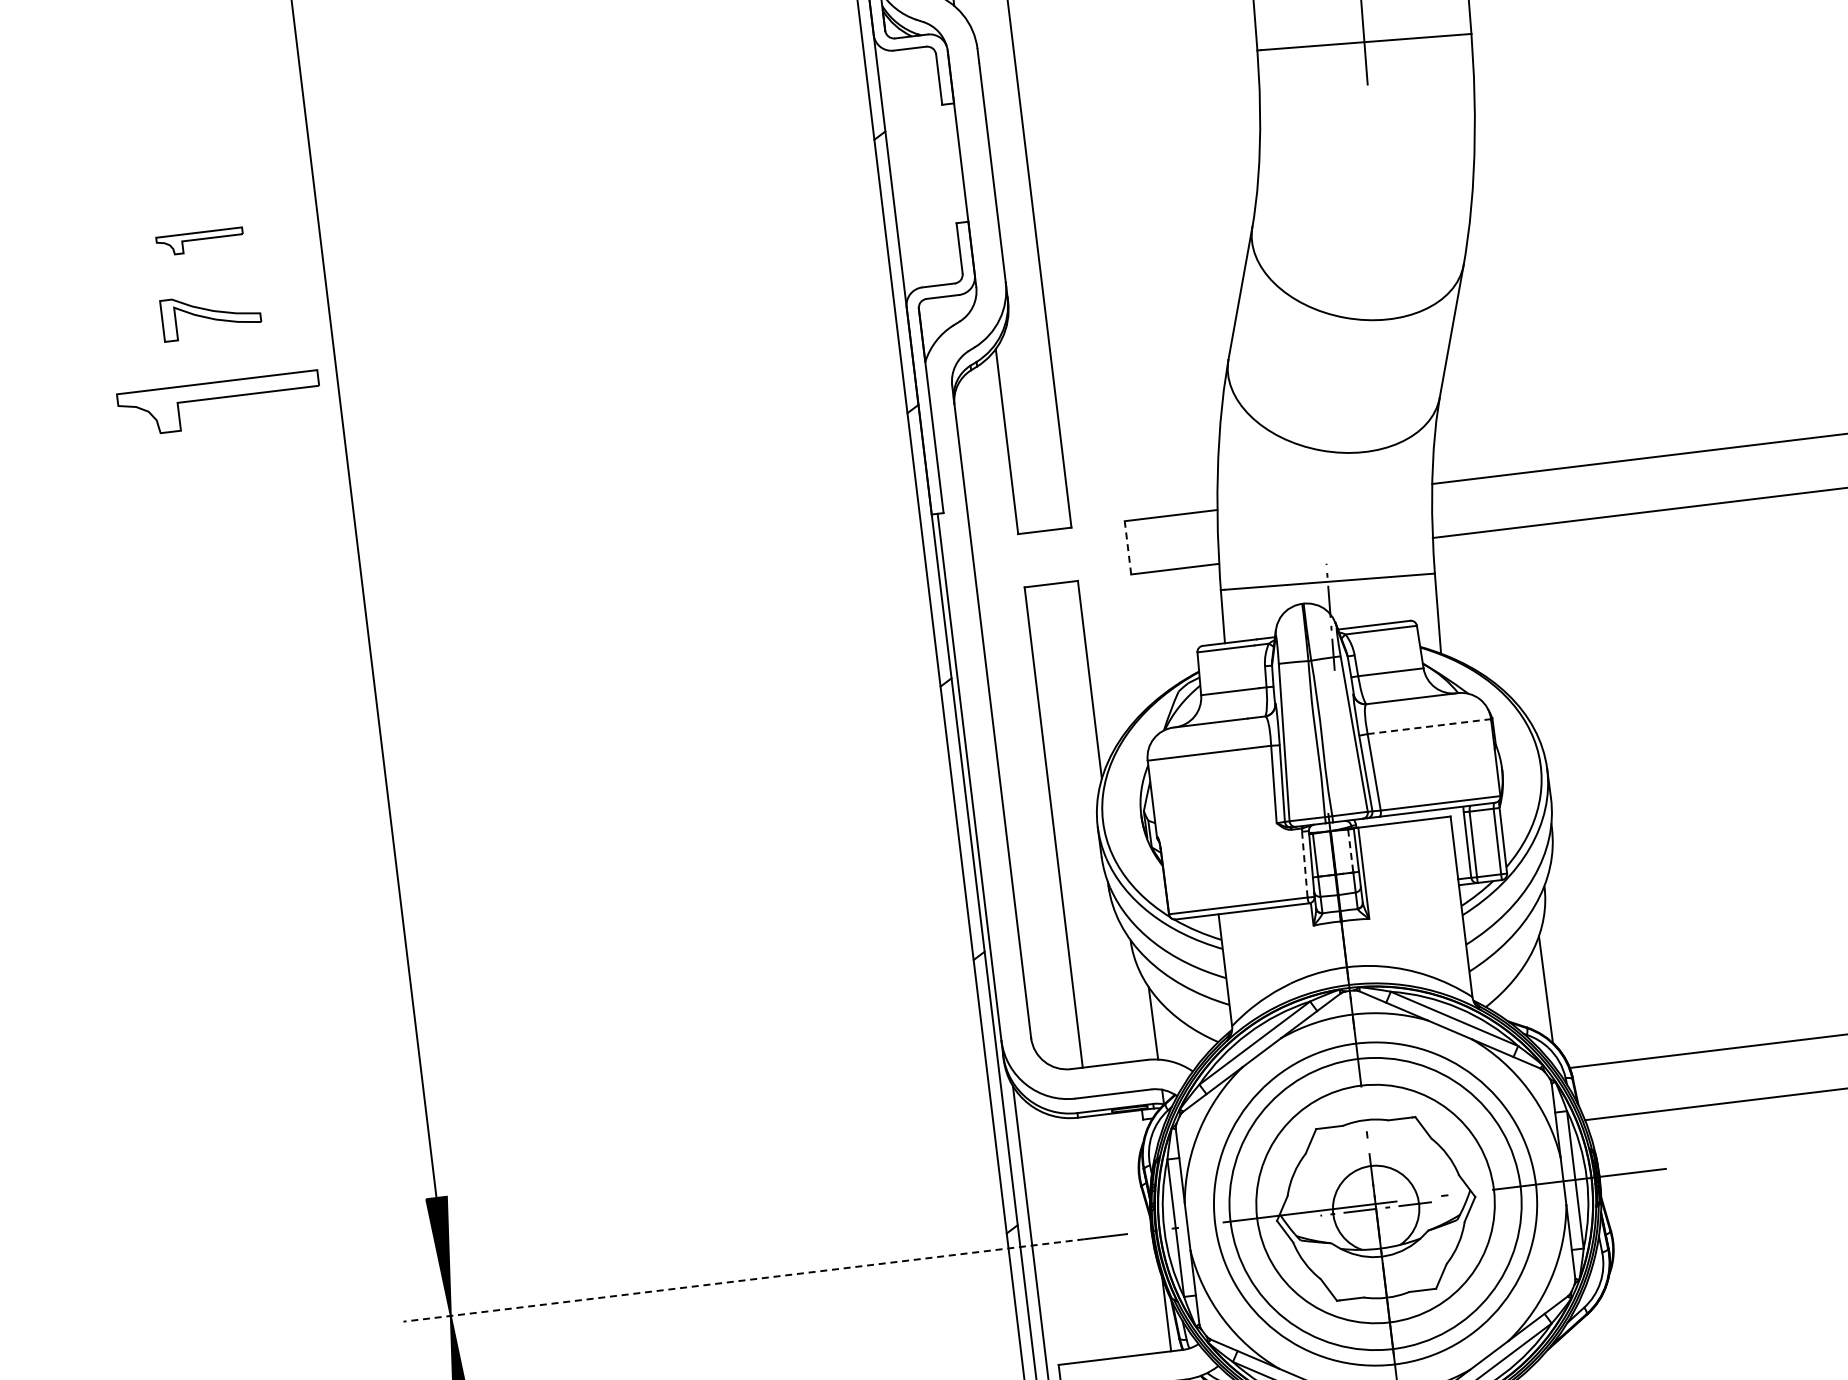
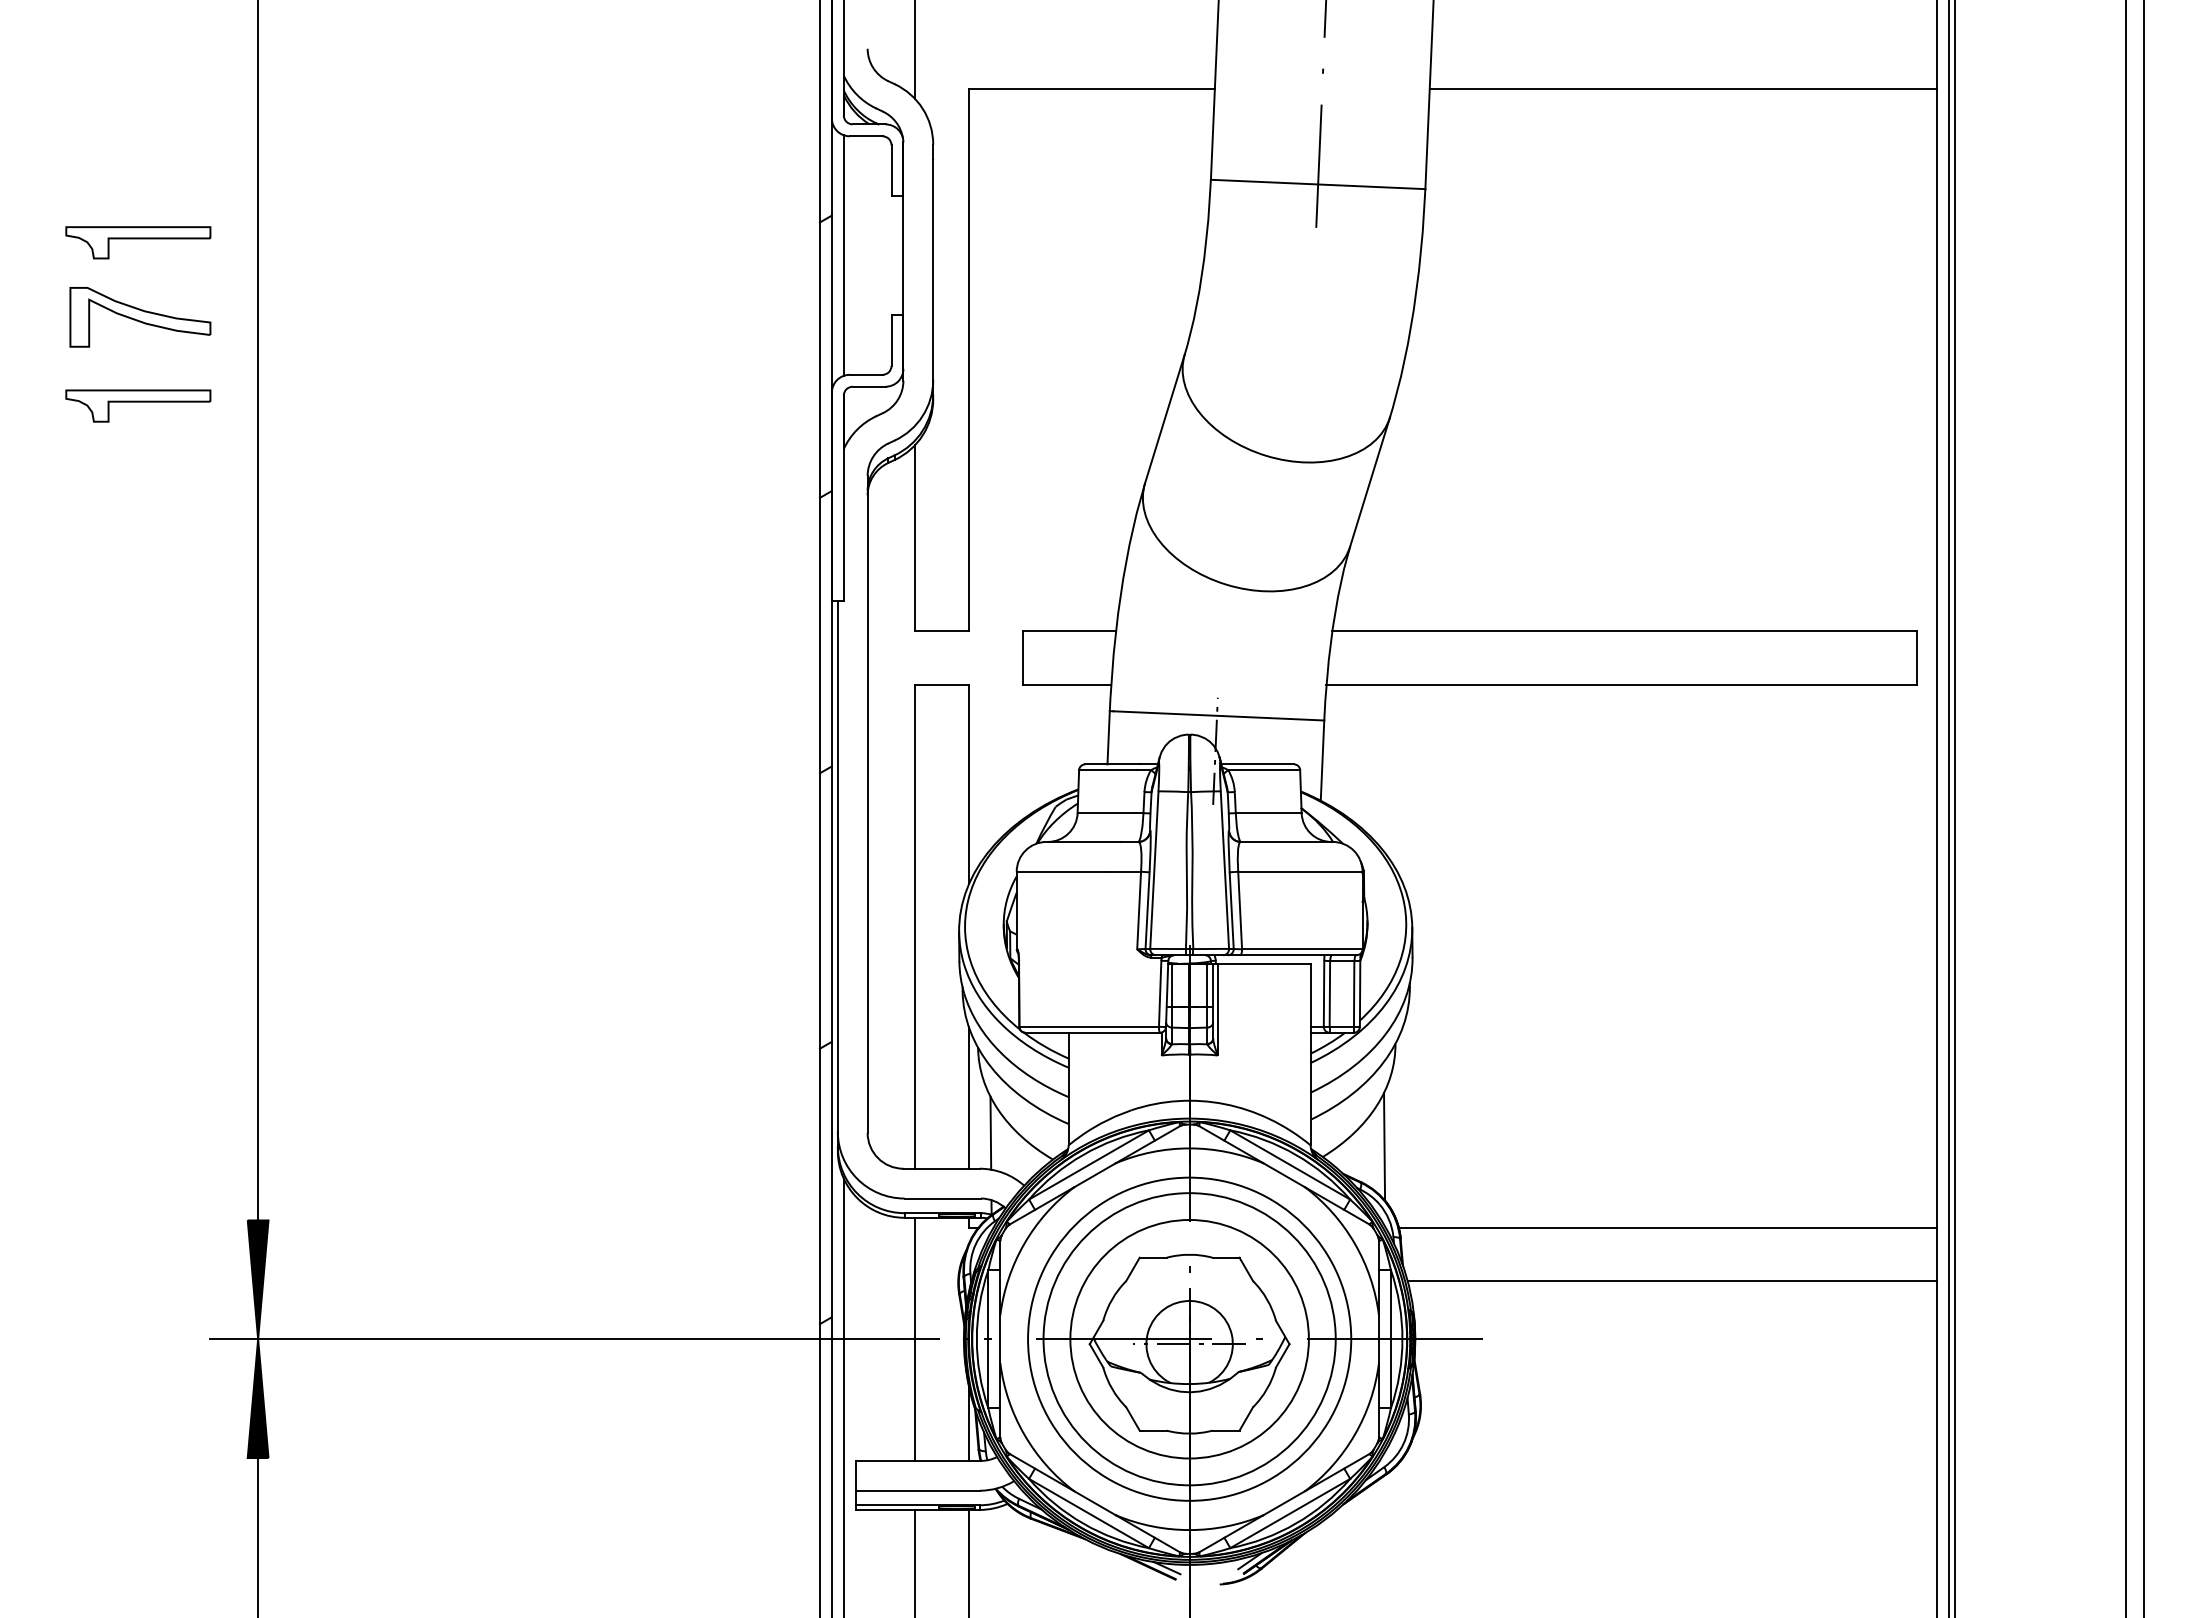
line: (901, 169) -> (843, 255), added
part: (200, 241) -> (138, 242), size x1.67
part: (211, 315) -> (140, 317), size x1.43
part: (219, 403) -> (138, 405), size x0.71
line: (1127, 548) -> (1022, 658), dashed -> solid
line: (1429, 726) -> (1300, 871), dashed -> solid
line: (1350, 850) -> (1207, 985), dashed -> solid
line: (1305, 865) -> (1160, 994), dashed -> solid
line: (1127, 990) -> (969, 1097), added
line: (1103, 1236) -> (915, 1338), added
line: (744, 1280) -> (553, 1339), dashed -> solid

